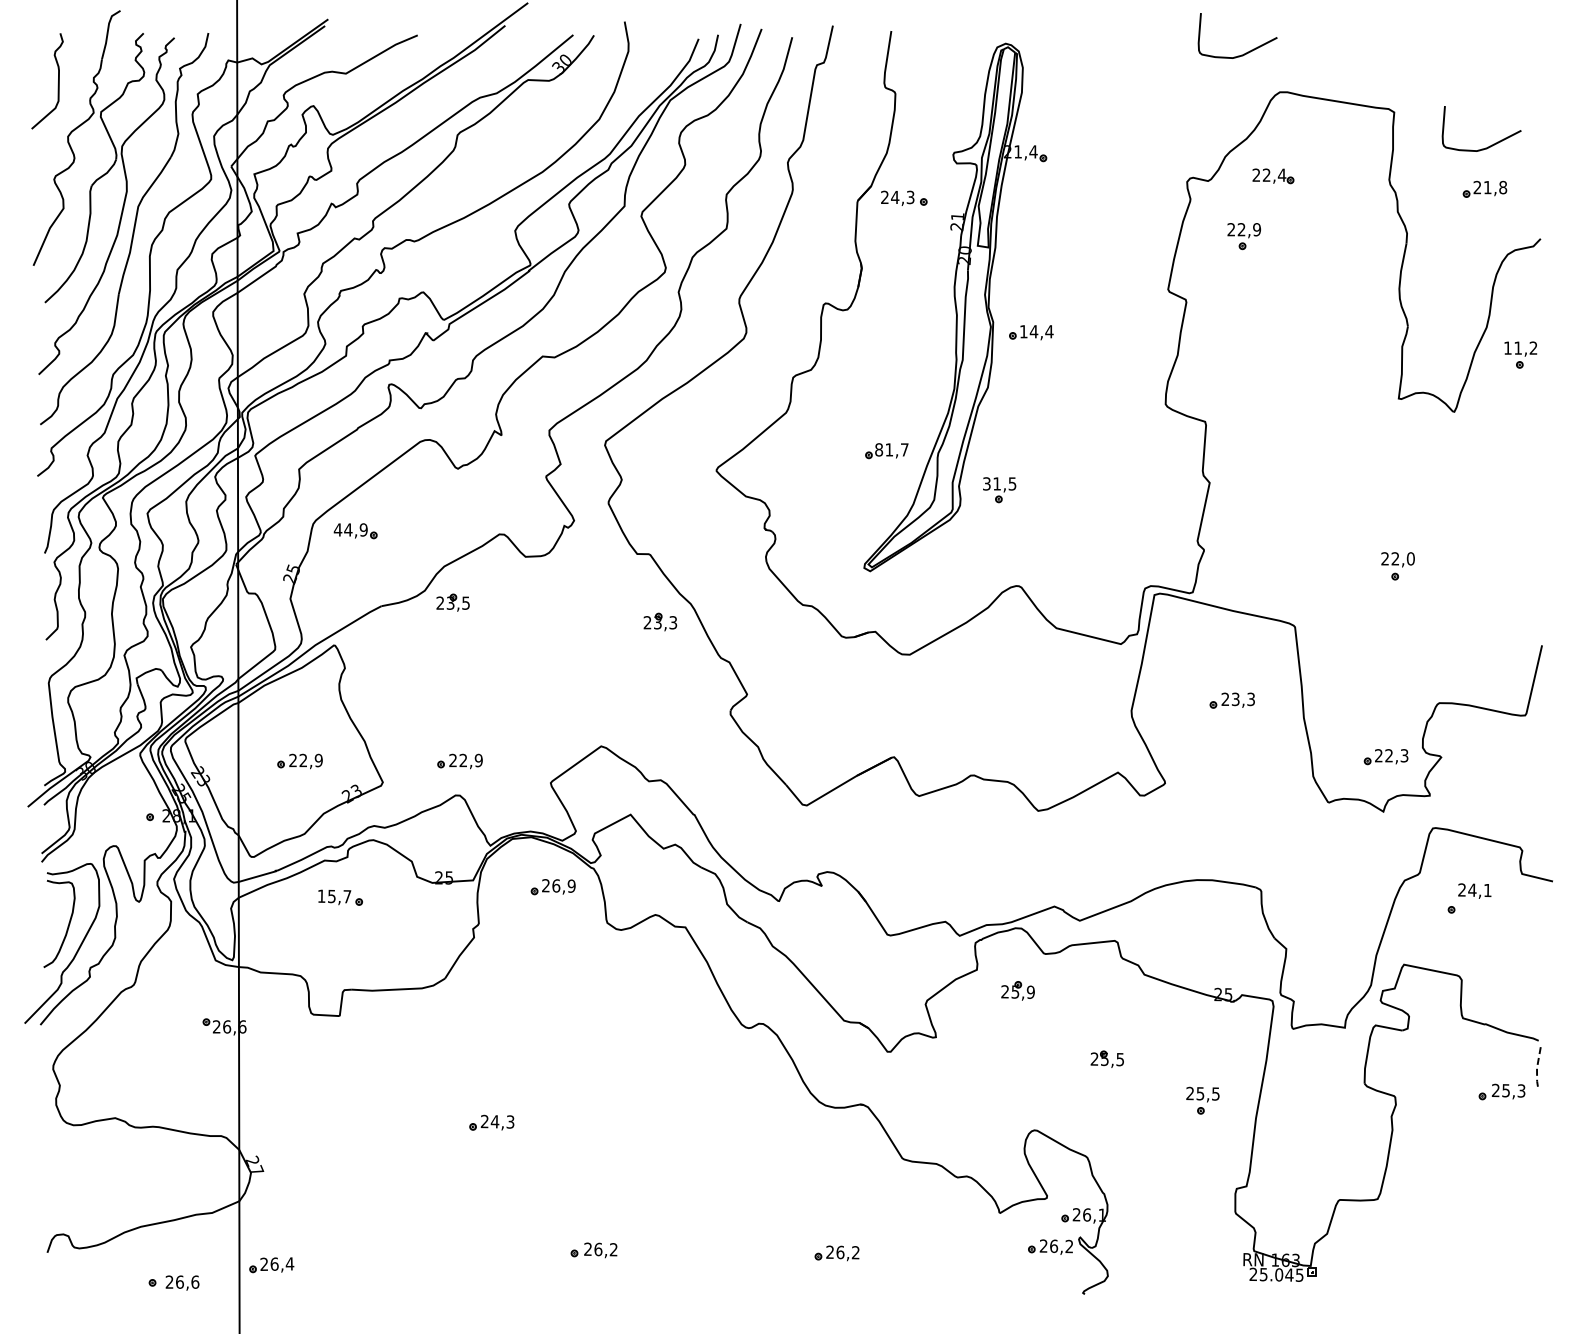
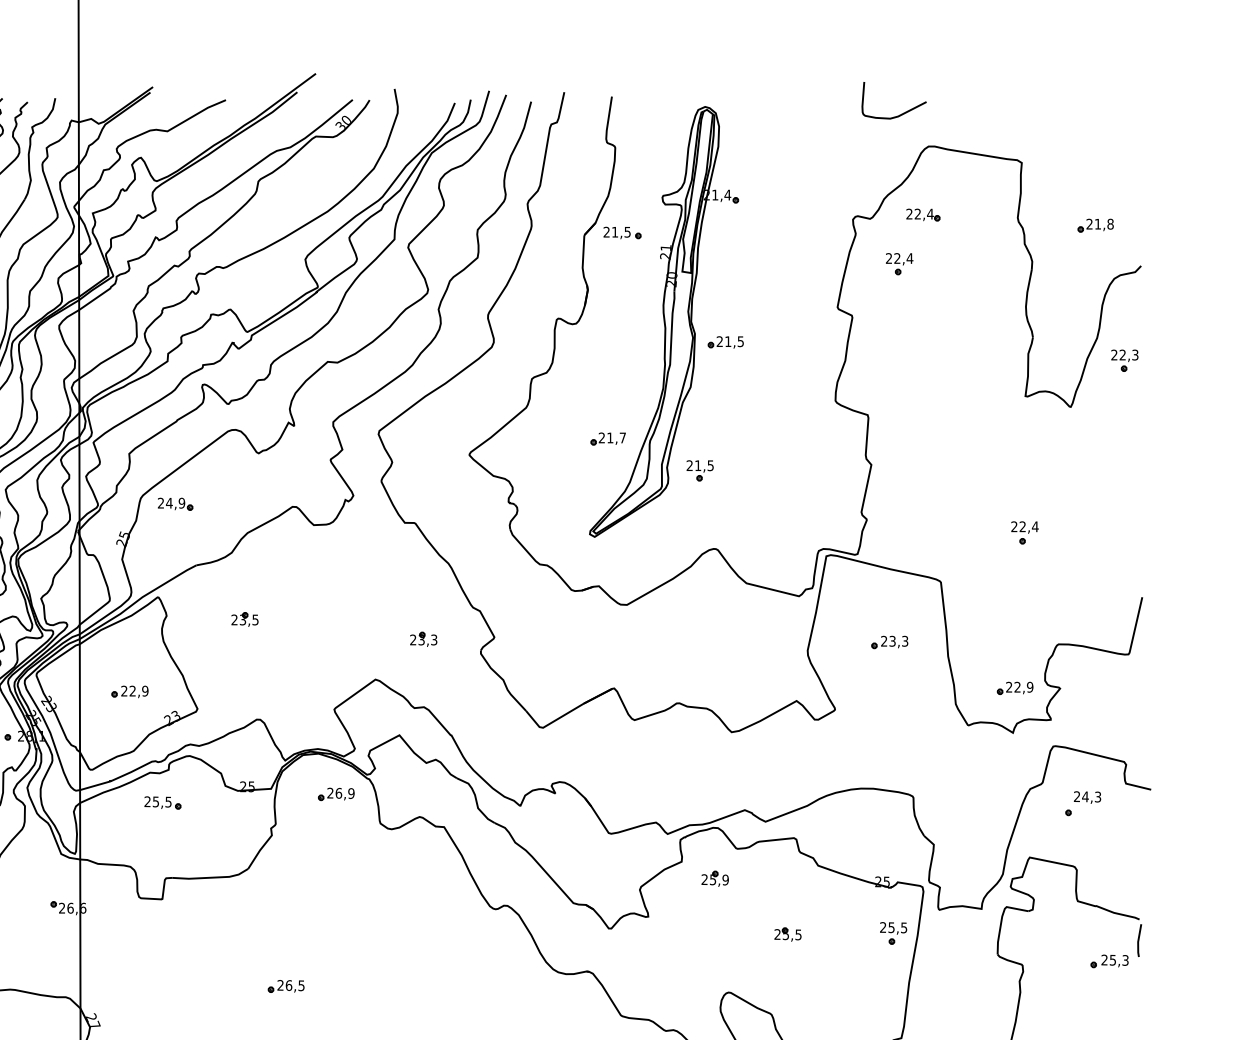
curve: (1491, 144) -> (1101, 189), removed
text: (902, 196) -> (621, 231), 24,3 -> 21,5
text: (1256, 229) -> (909, 258), 22,9 -> 22,4
text: (1036, 331) -> (730, 341), 14,4 -> 21,5
text: (1520, 347) -> (1124, 354), 11,2 -> 22,3
text: (879, 449) -> (602, 437), 81,7 -> 21,7
text: (986, 483) -> (689, 465), 31,5 -> 21,5
text: (337, 529) -> (160, 502), 44,9 -> 24,9
text: (1410, 558) -> (1035, 526), 22,0 -> 22,4
part: (452, 602) -> (244, 619), moved
part: (660, 621) -> (423, 638), moved
text: (1404, 755) -> (1030, 687), 22,3 -> 22,9
part: (459, 761) -> (259, 691), removed
text: (1487, 890) -> (1097, 797), 24,1 -> 24,3
text: (334, 896) -> (158, 801), 15,7 -> 25,5
line: (1537, 1067) -> (1138, 941), dashed -> solid
part: (1202, 1100) -> (893, 933), moved
text: (502, 1121) -> (295, 985), 24,3 -> 26,5

